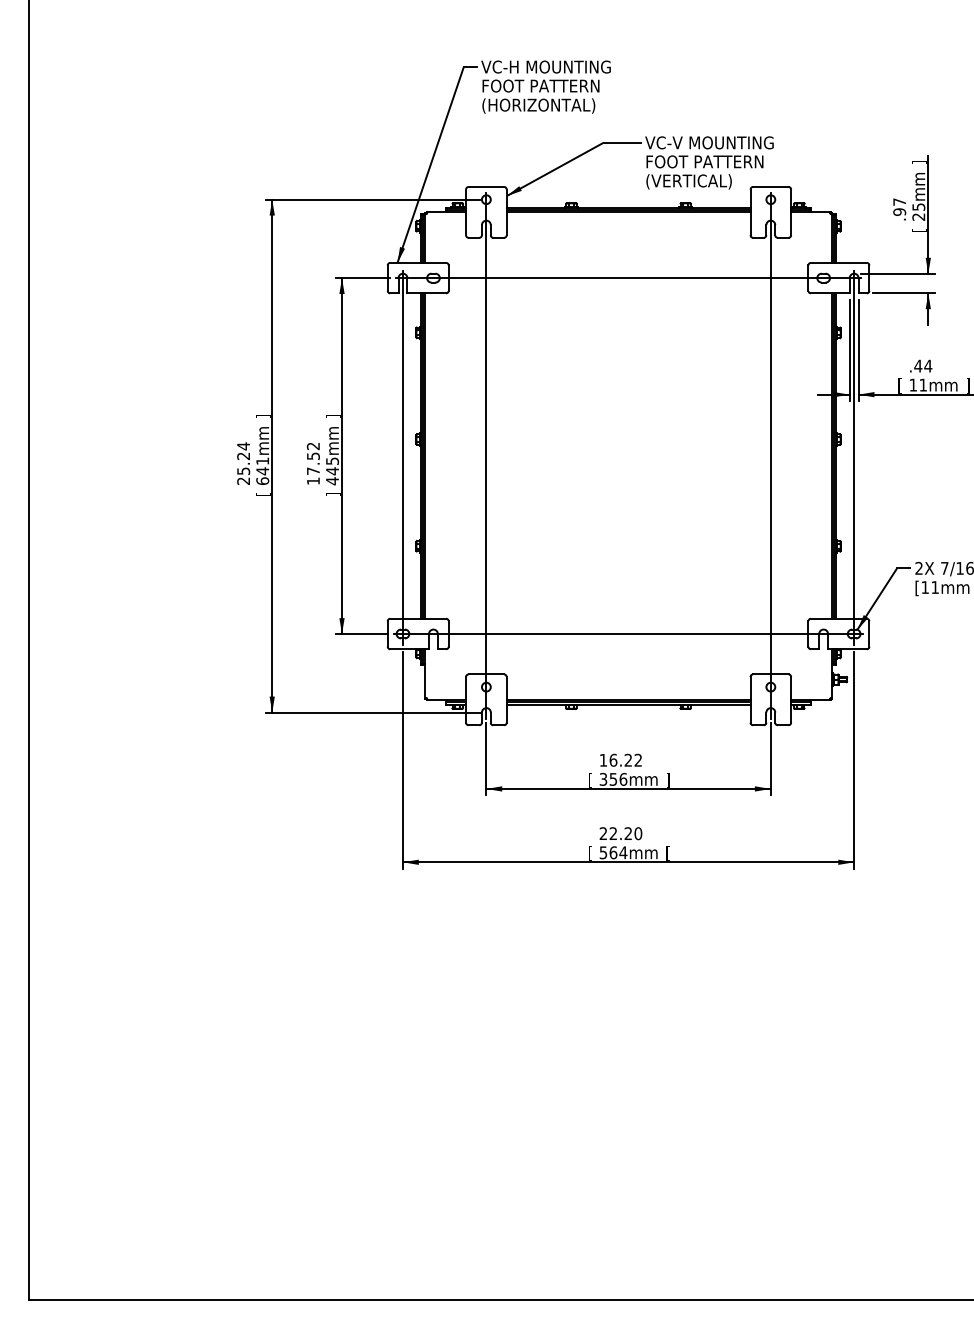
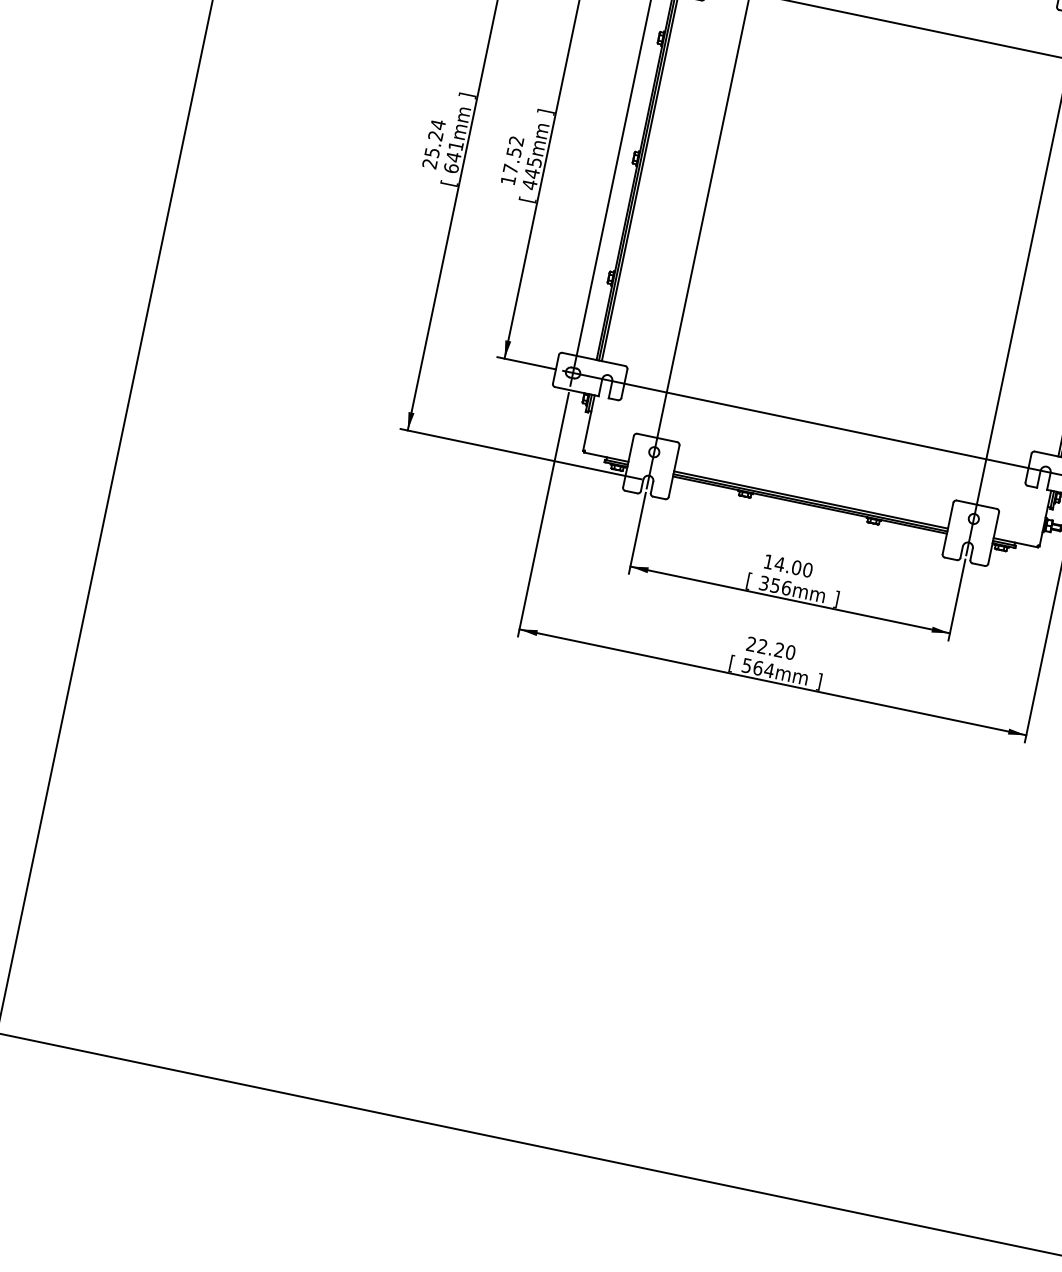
text: (333, 494) -> (527, 199), ] -> [
text: (625, 759) -> (793, 566), 16.22 -> 14.00
text: (667, 853) -> (818, 681), [ -> ]

